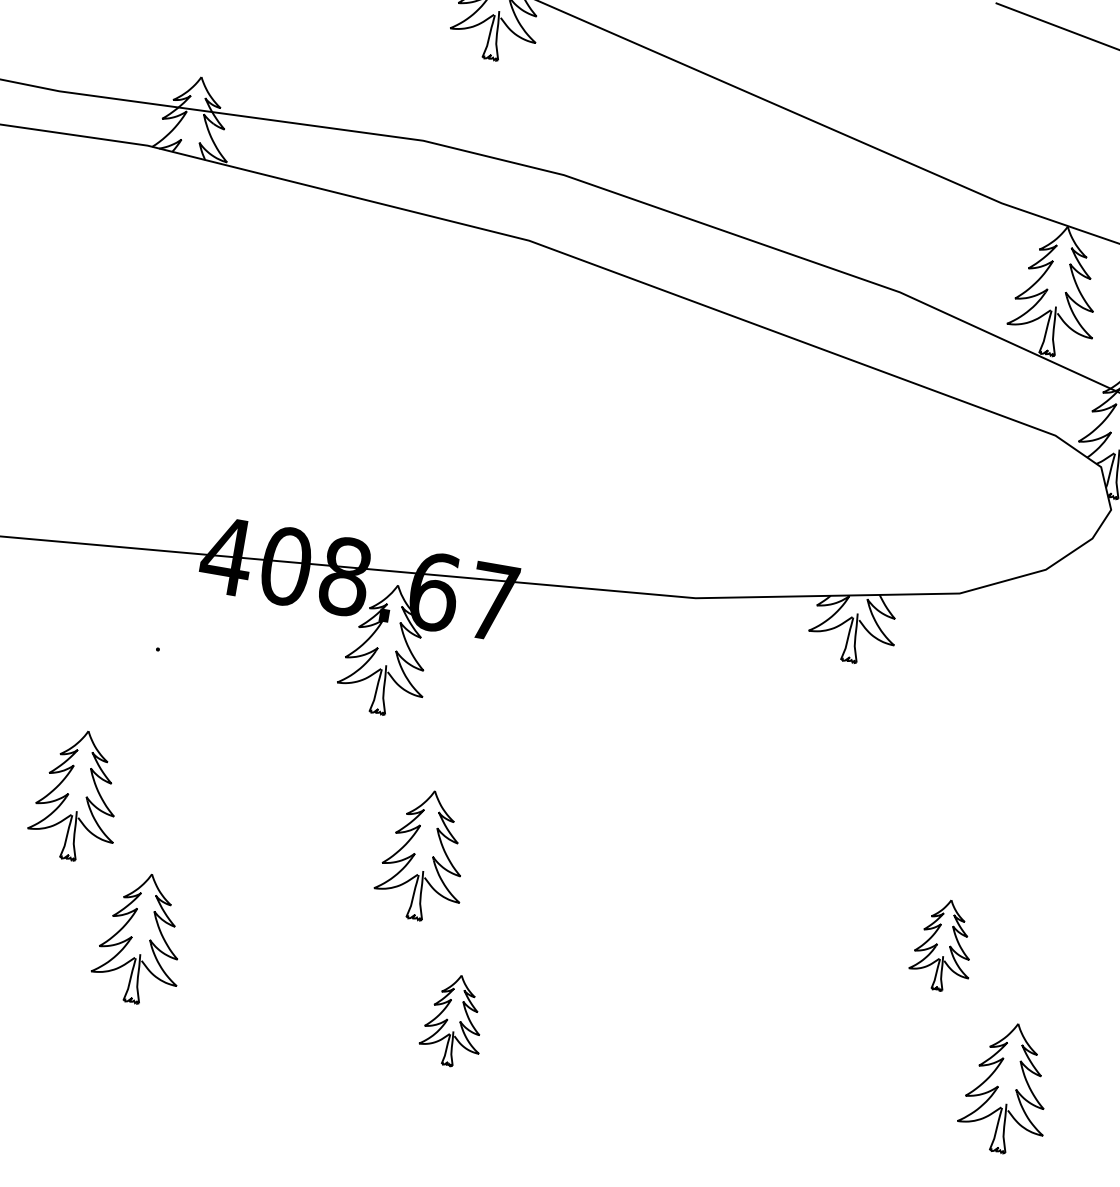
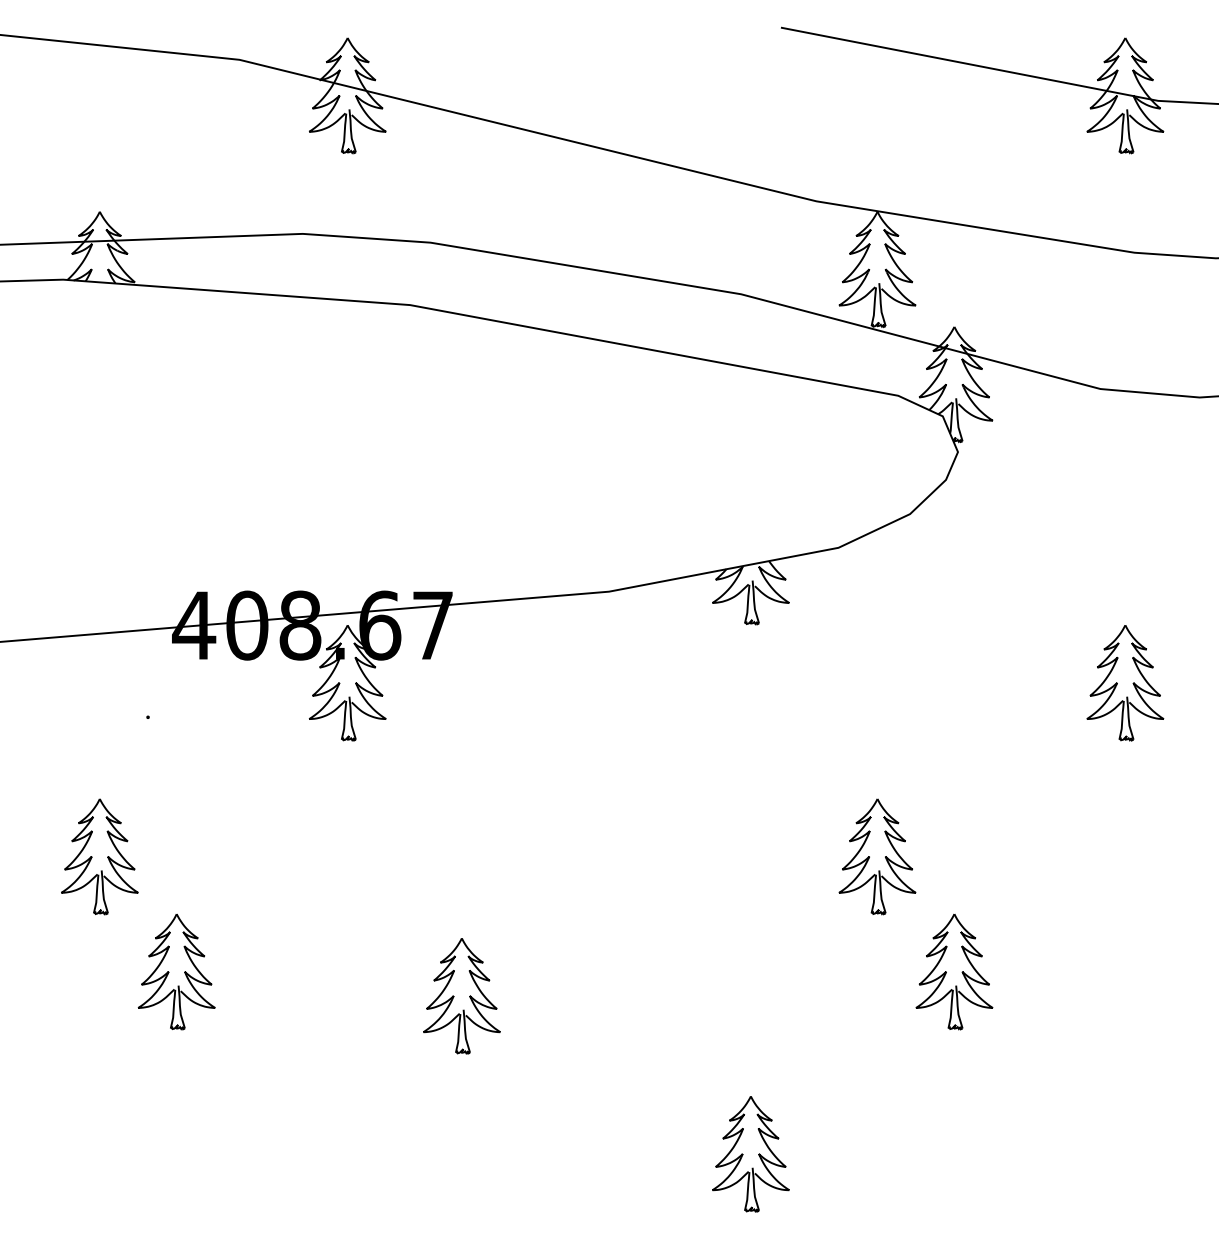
part: (423, 855) -> (410, 856), removed
part: (943, 944) -> (877, 856), size x1.43
part: (453, 1020) -> (461, 996), size x1.43

